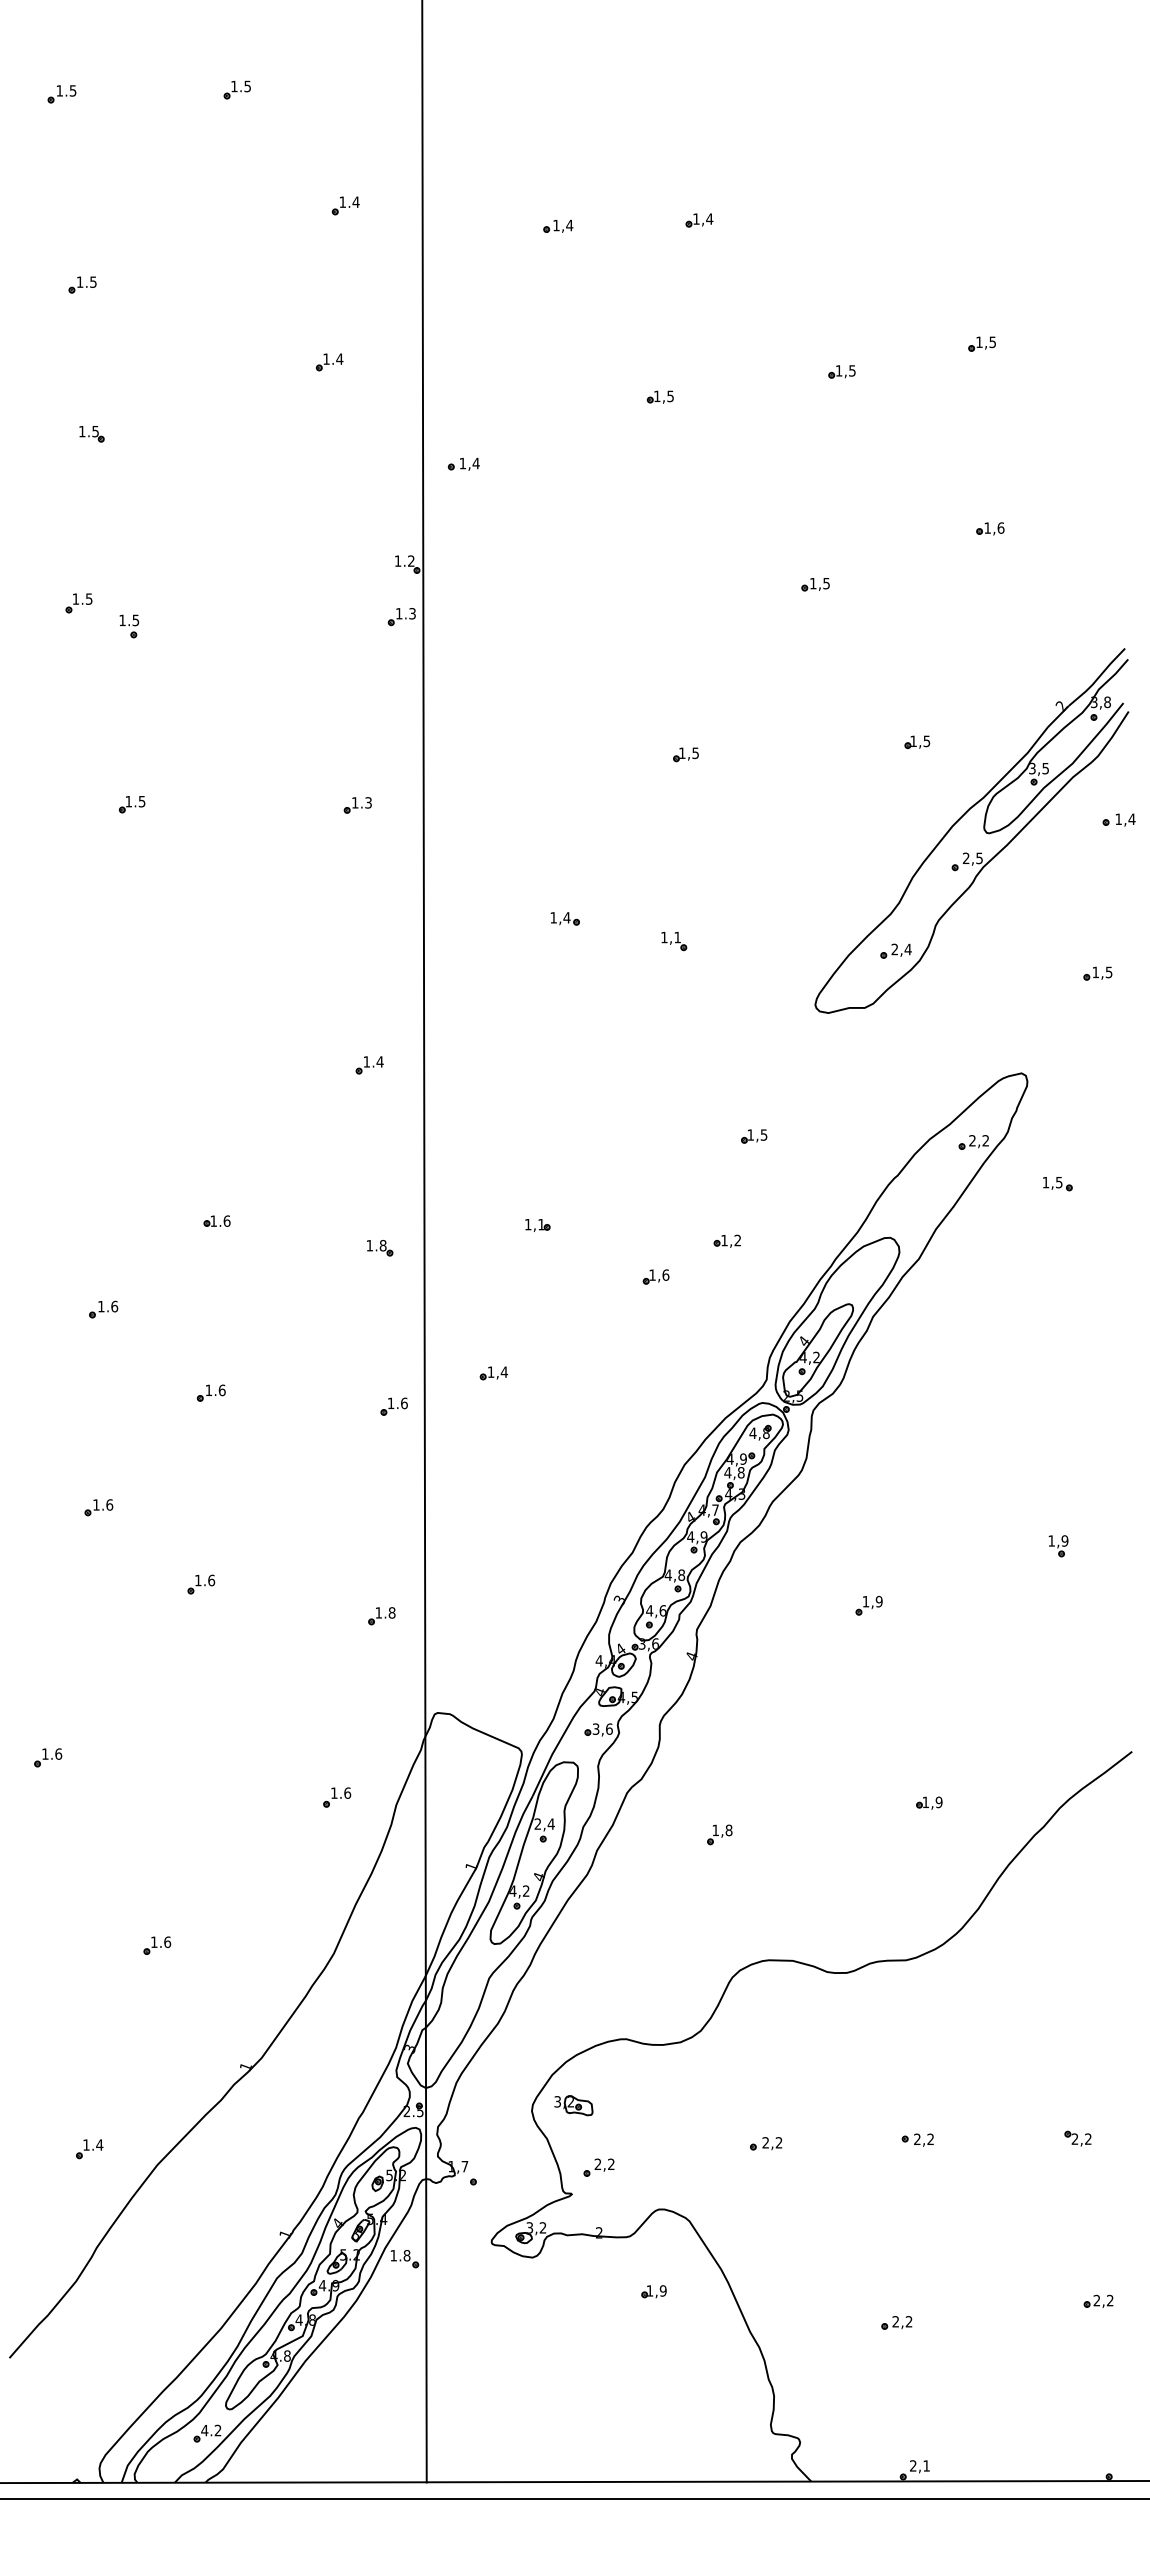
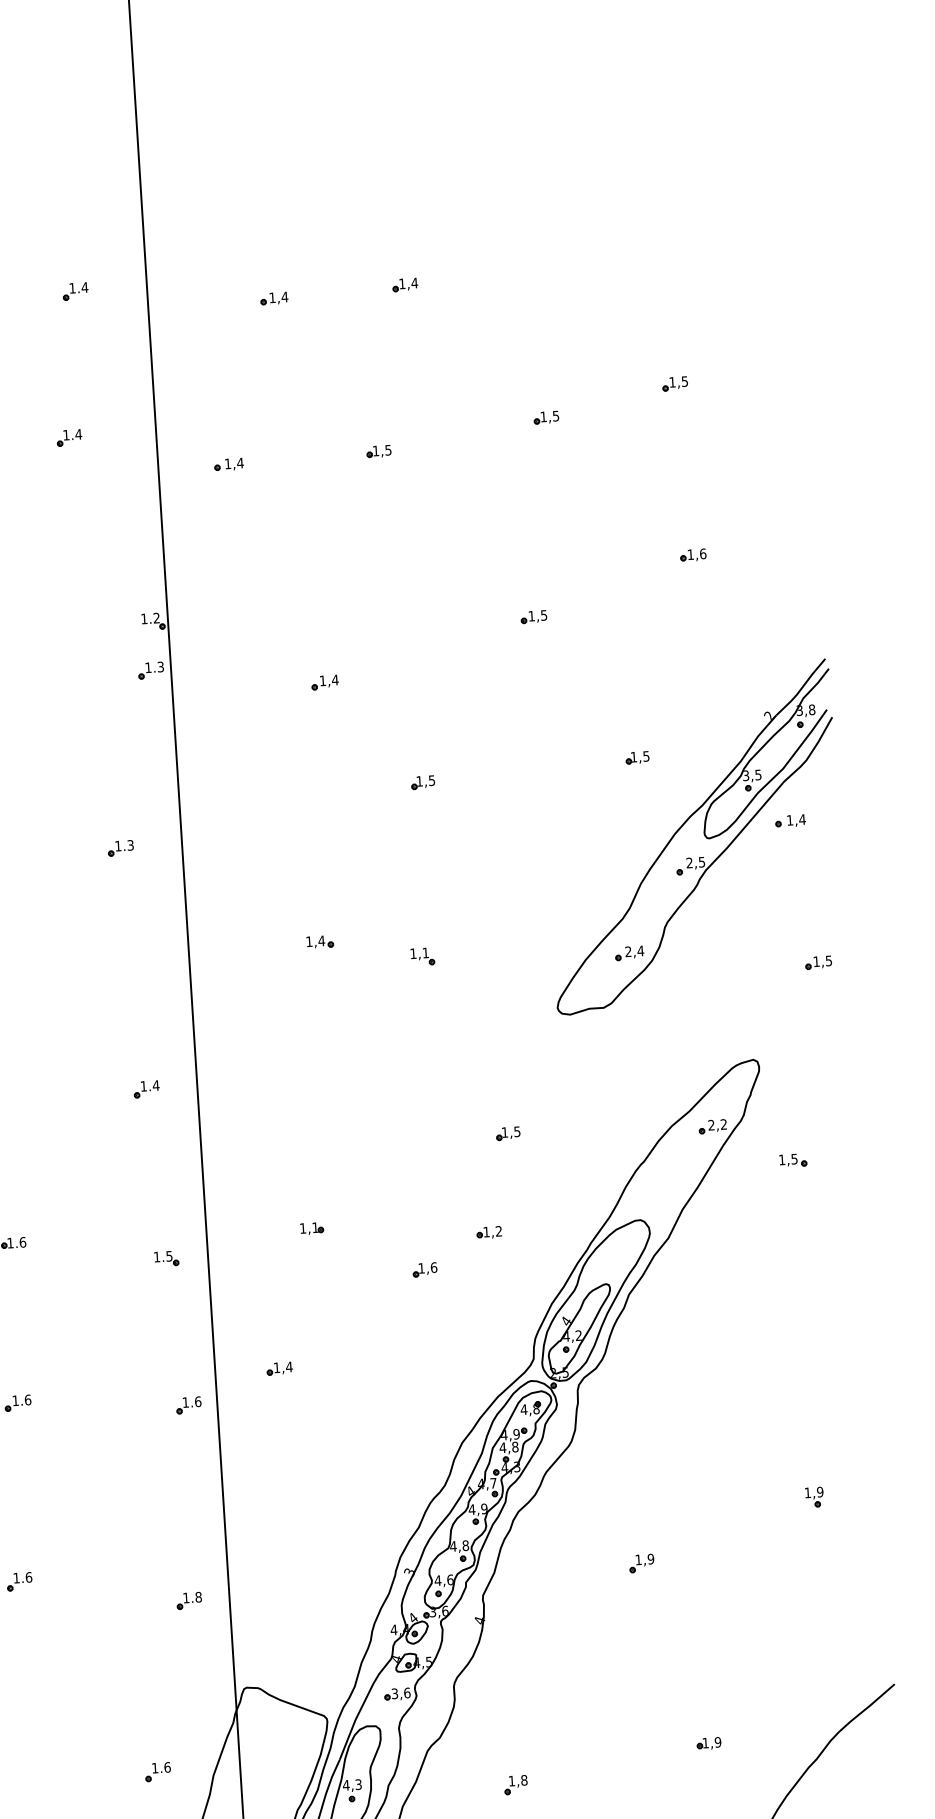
part: (463, 464) -> (228, 464), moved
part: (587, 640) -> (325, 681), added
part: (1118, 819) -> (789, 820), moved
text: (382, 1245) -> (168, 1256), 1.8 -> 1.5
text: (544, 1823) -> (352, 1784), 2,4 -> 4,3

